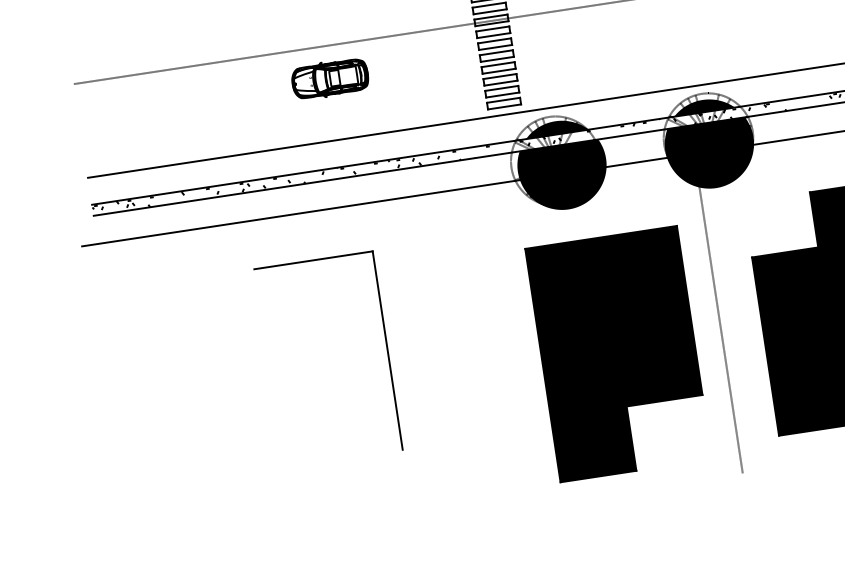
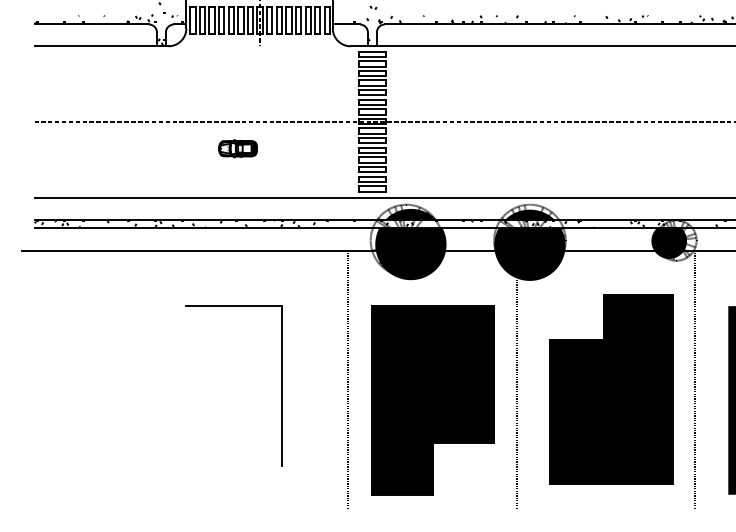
part: (329, 78) -> (237, 148), size x0.62
line: (508, 345) -> (347, 380), added
part: (386, 350) -> (281, 385), moved

